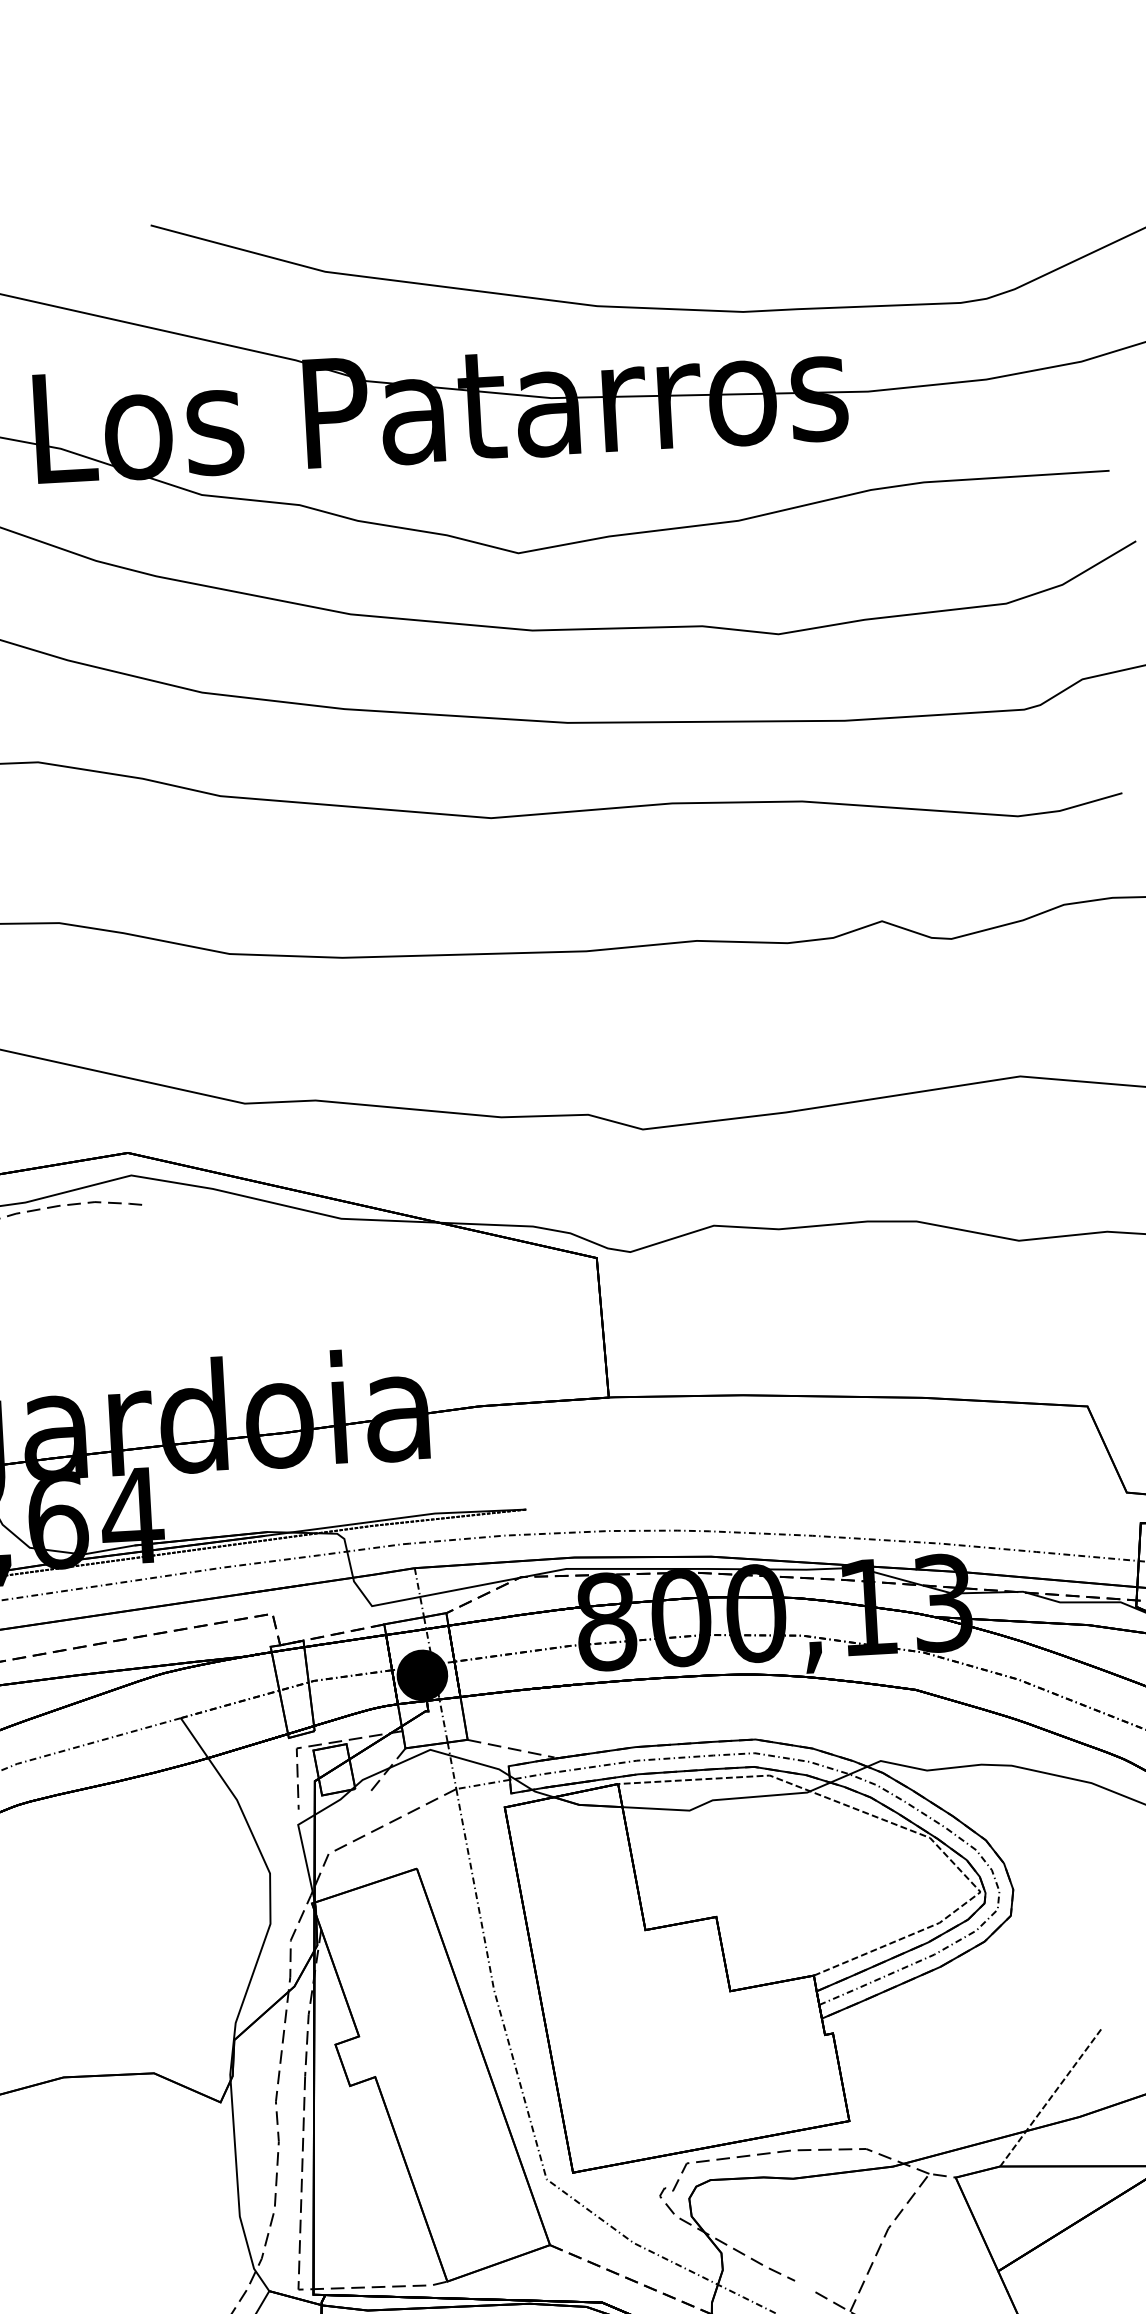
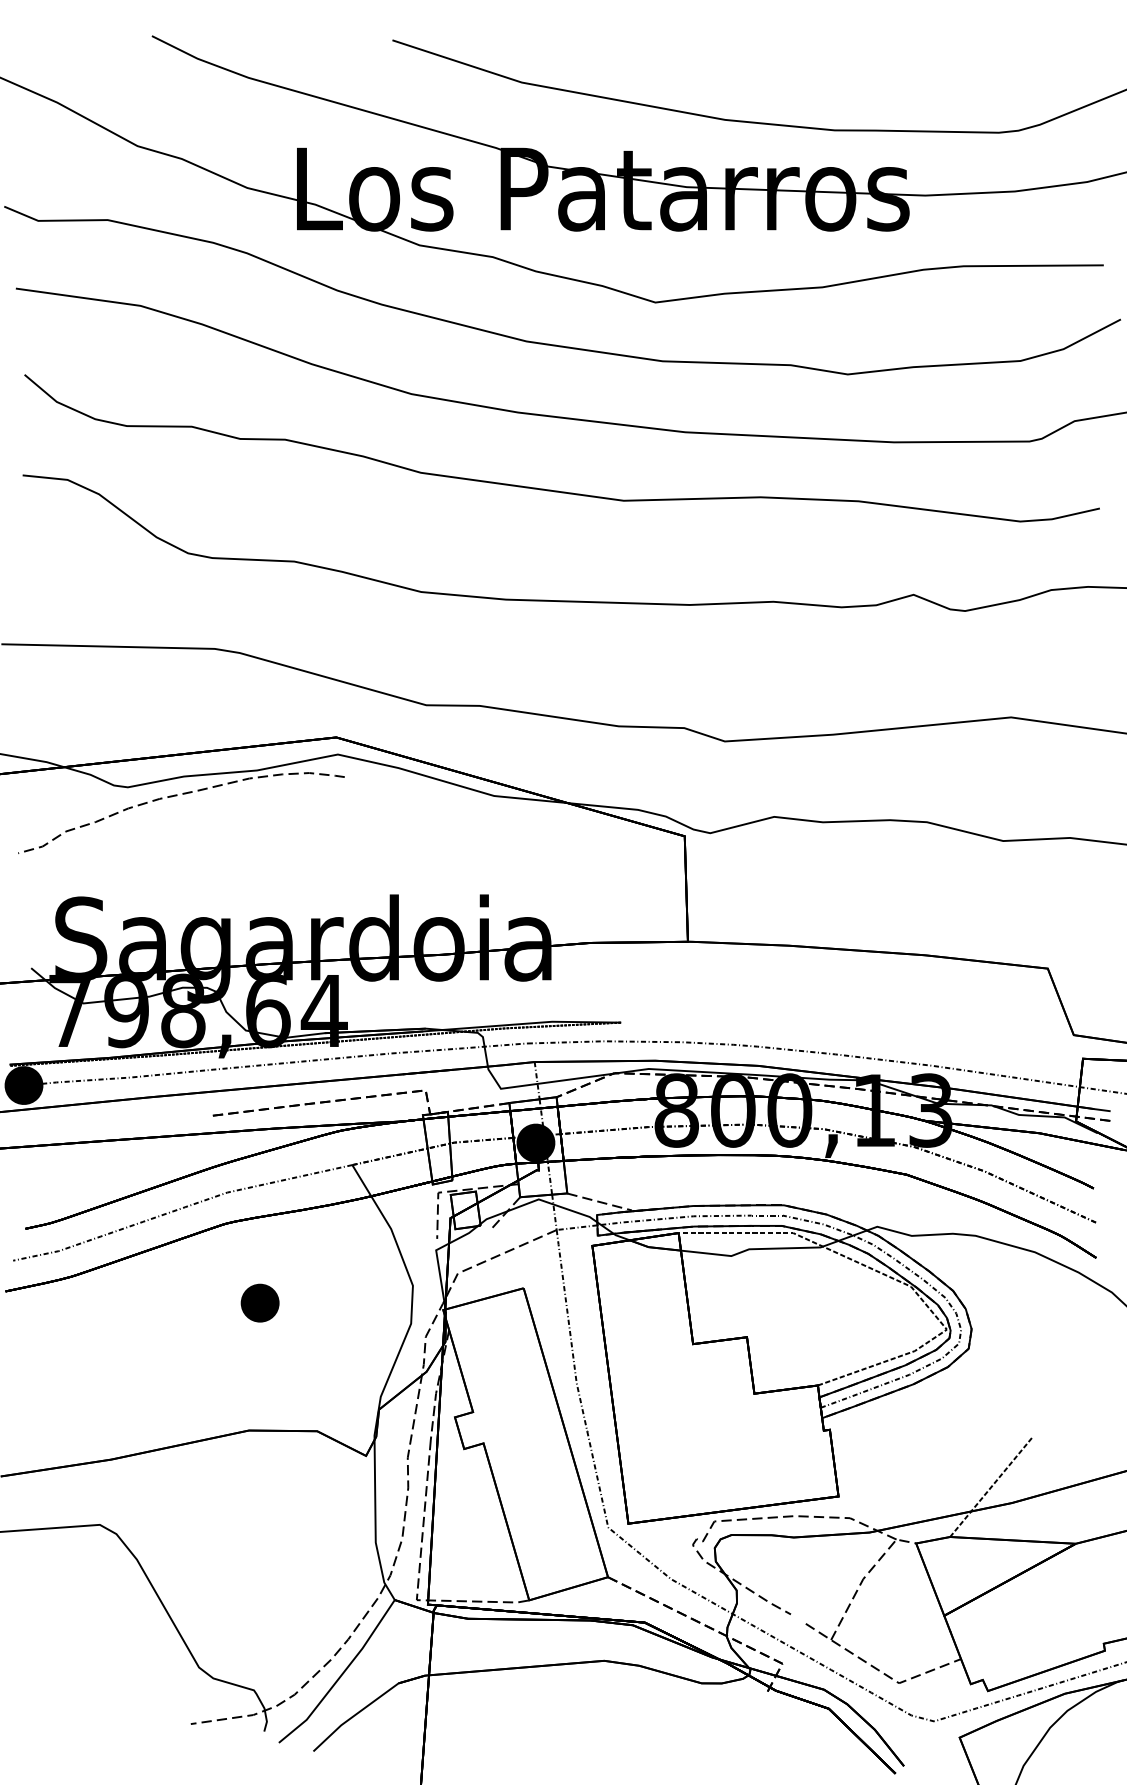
part: (68, 1907) -> (259, 1302), added

